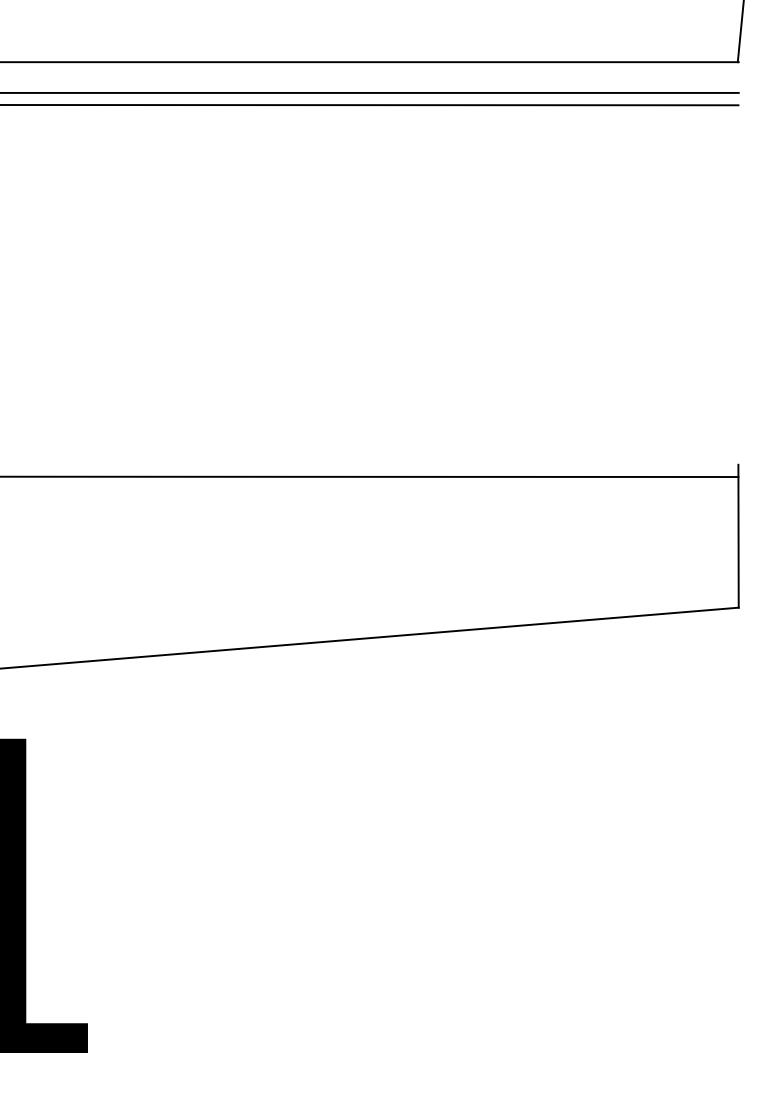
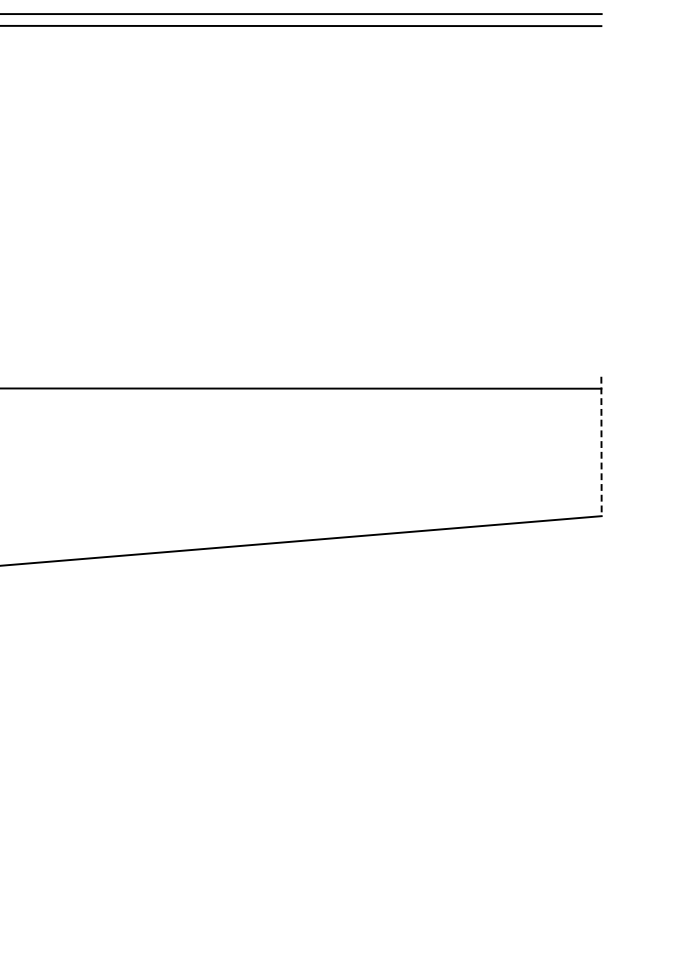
line: (738, 536) -> (601, 446), solid -> dashed

